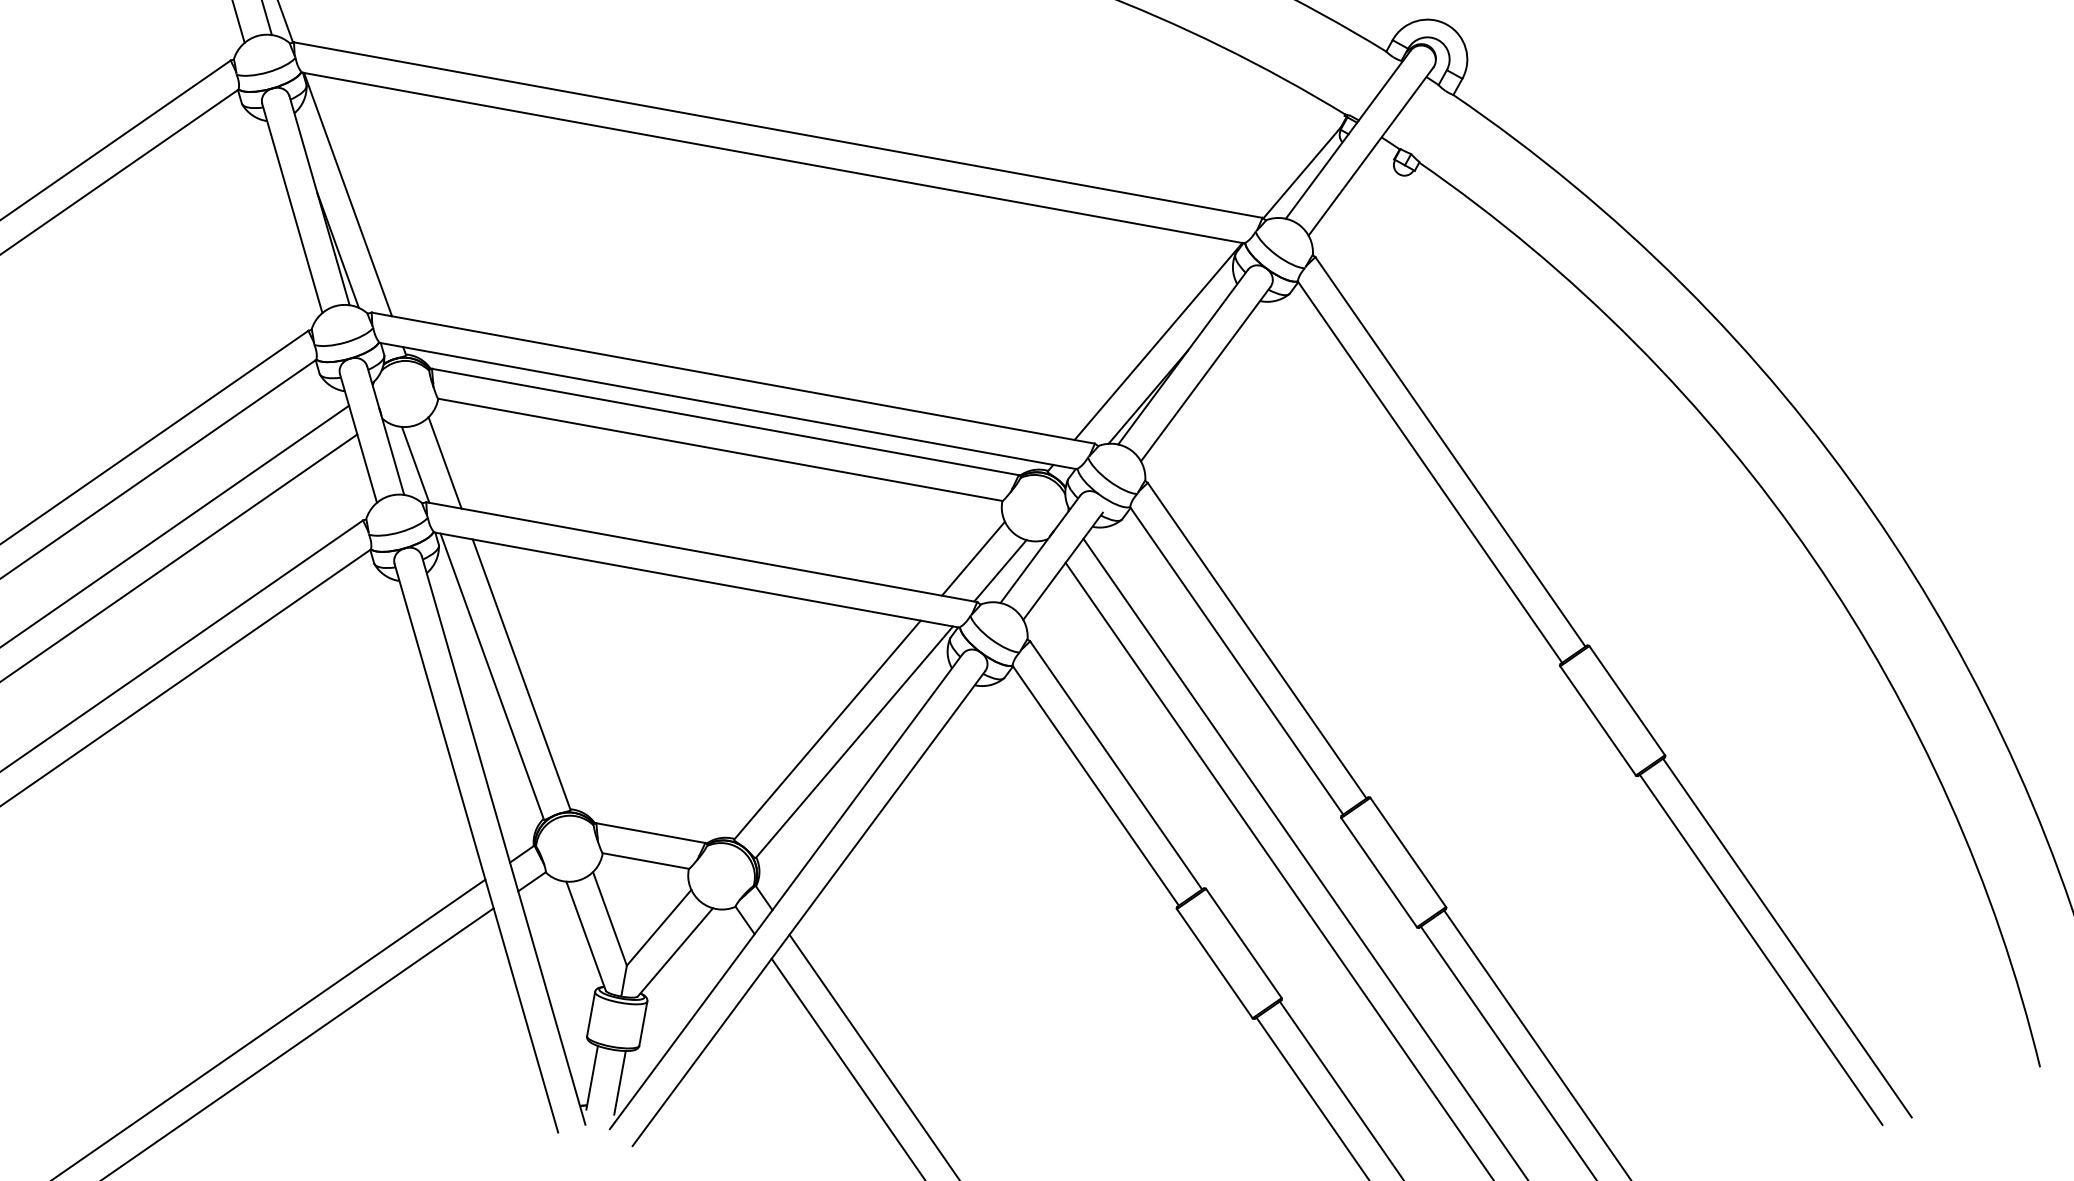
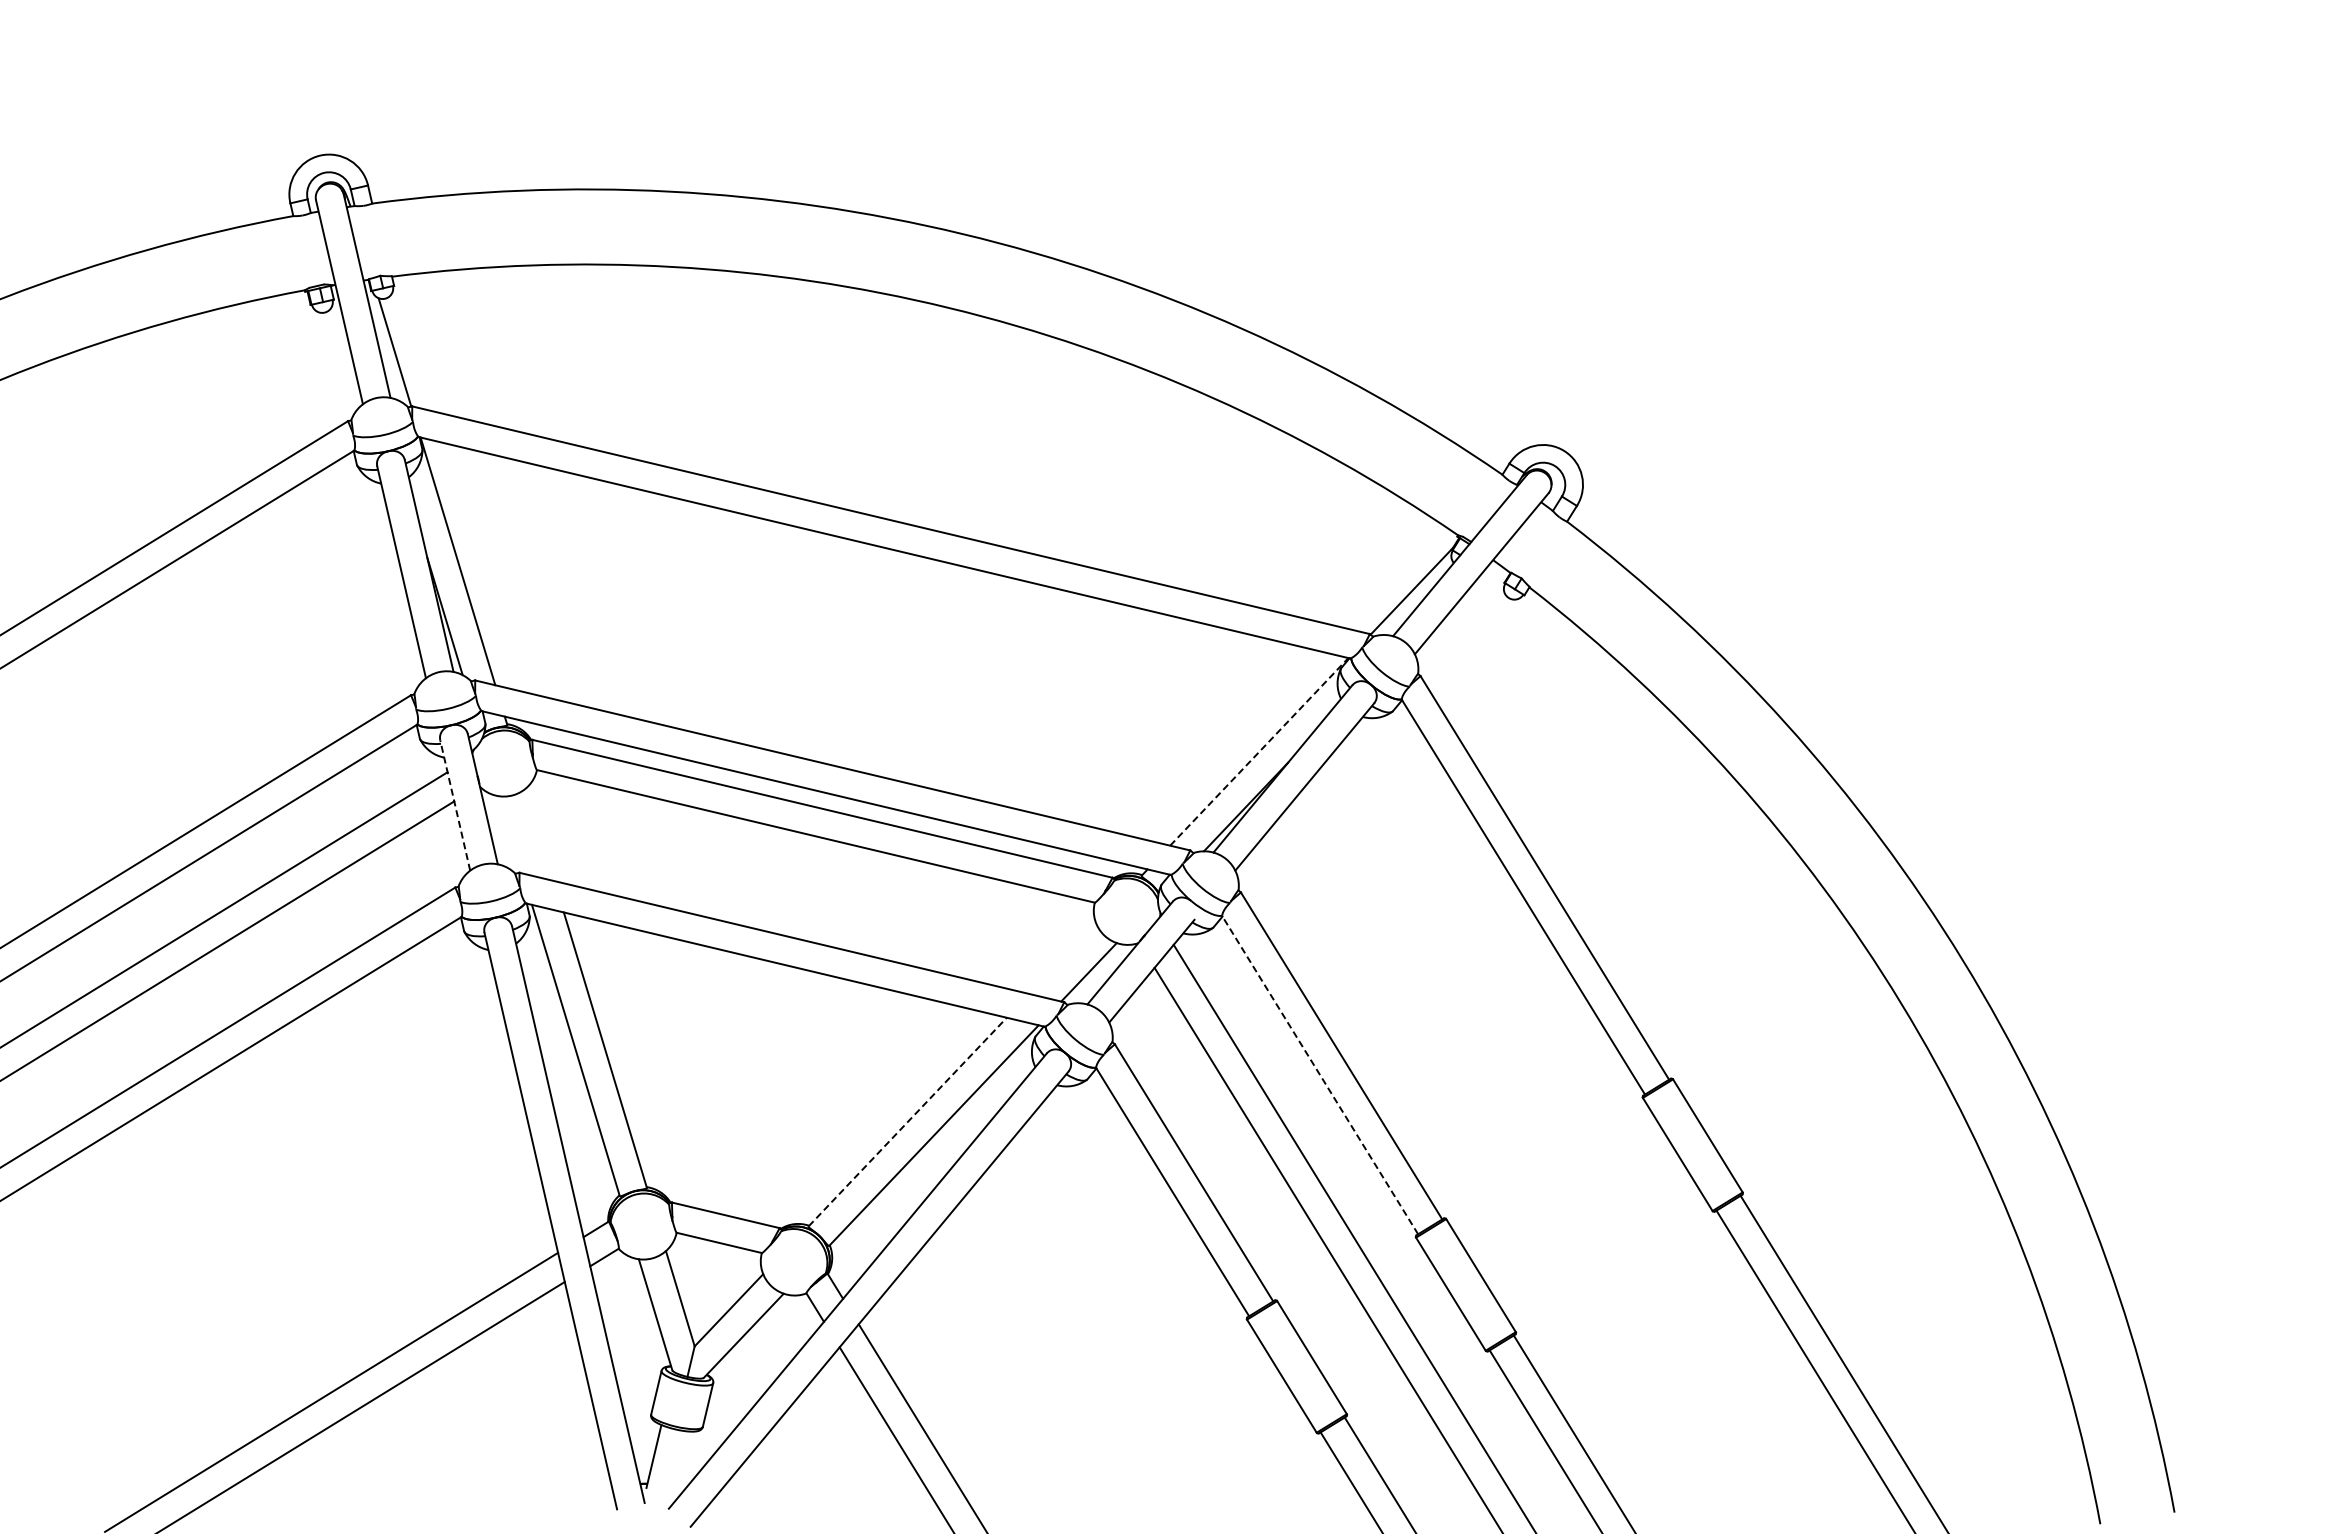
line: (1158, 341) -> (1259, 751), solid -> dashed
line: (358, 438) -> (455, 805), solid -> dashed
line: (445, 462) -> (540, 834), removed
line: (415, 464) -> (510, 834), removed
line: (973, 558) -> (1062, 958), removed
line: (1237, 661) -> (1320, 1075), solid -> dashed
line: (827, 730) -> (907, 1122), solid -> dashed
line: (619, 1082) -> (681, 1462), removed

